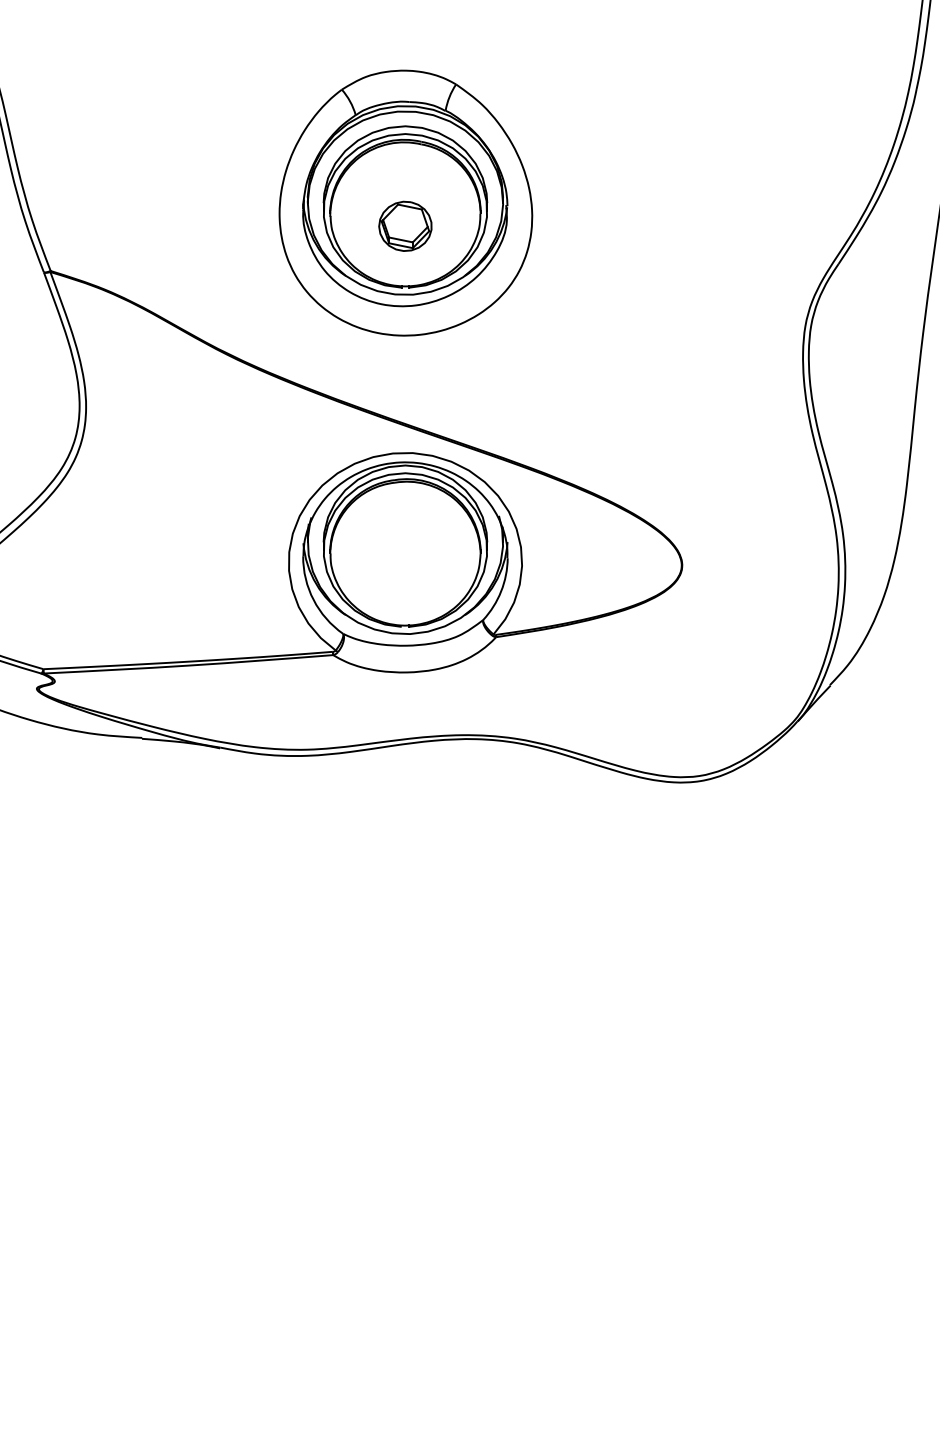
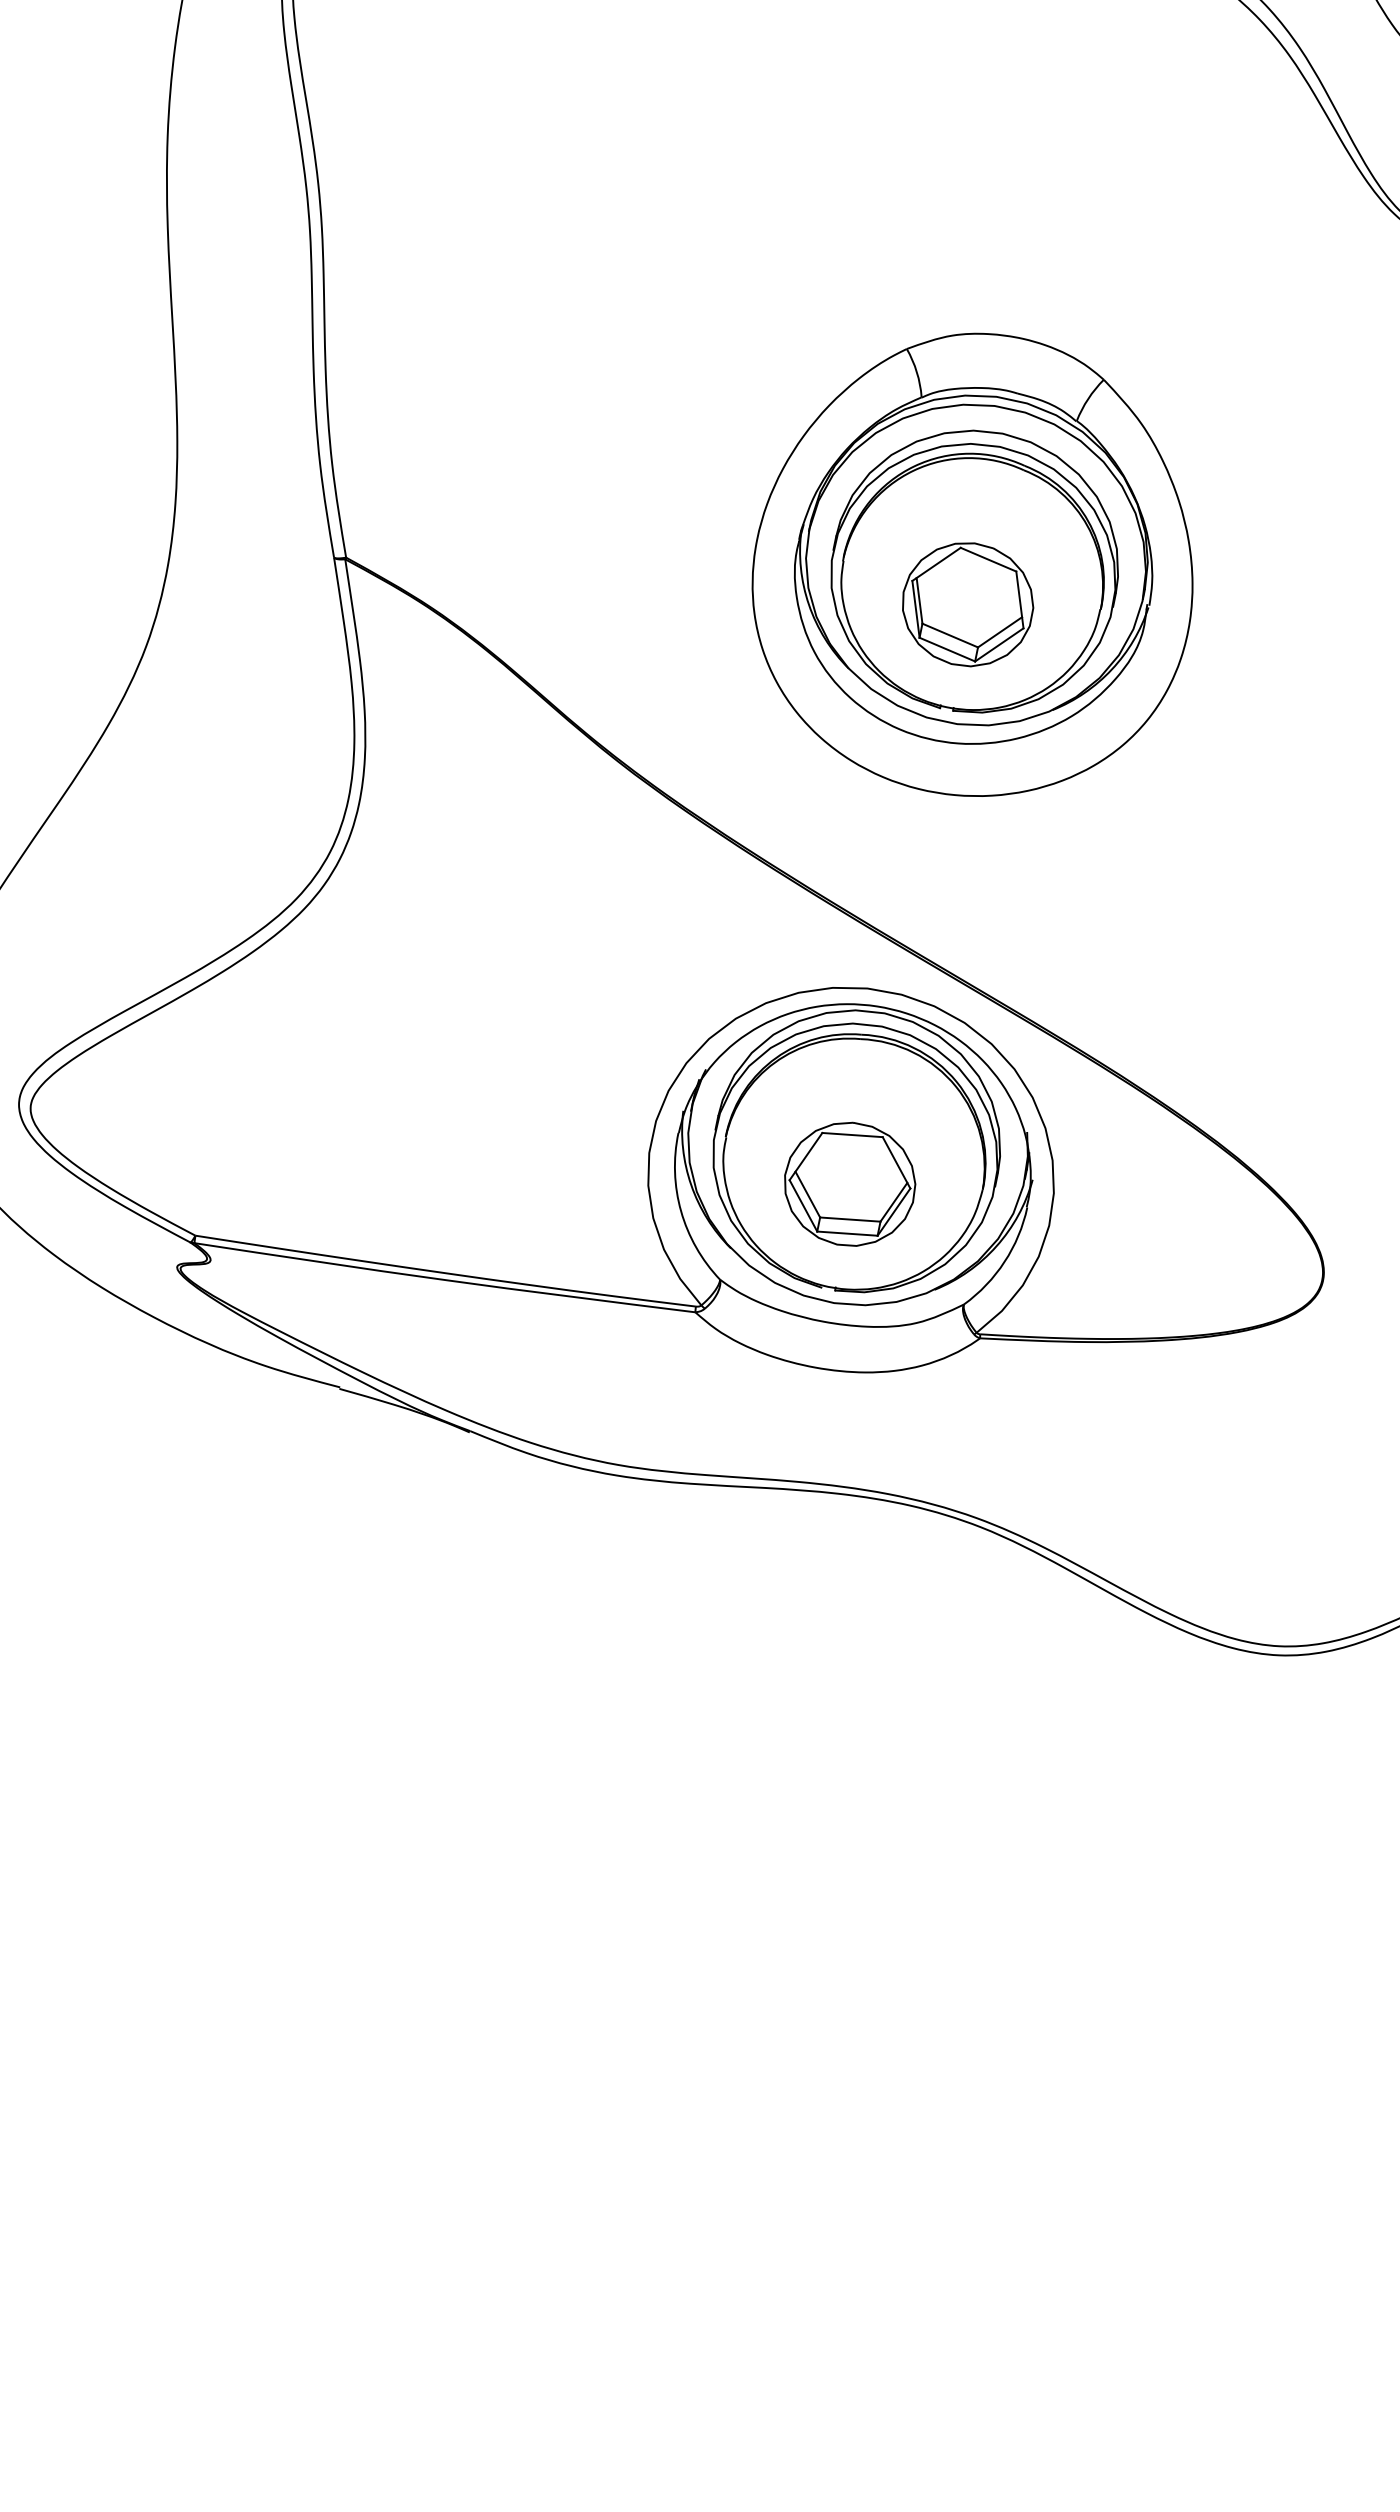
part: (405, 226) -> (967, 604), size x1.43
part: (405, 565) -> (850, 1184), added

